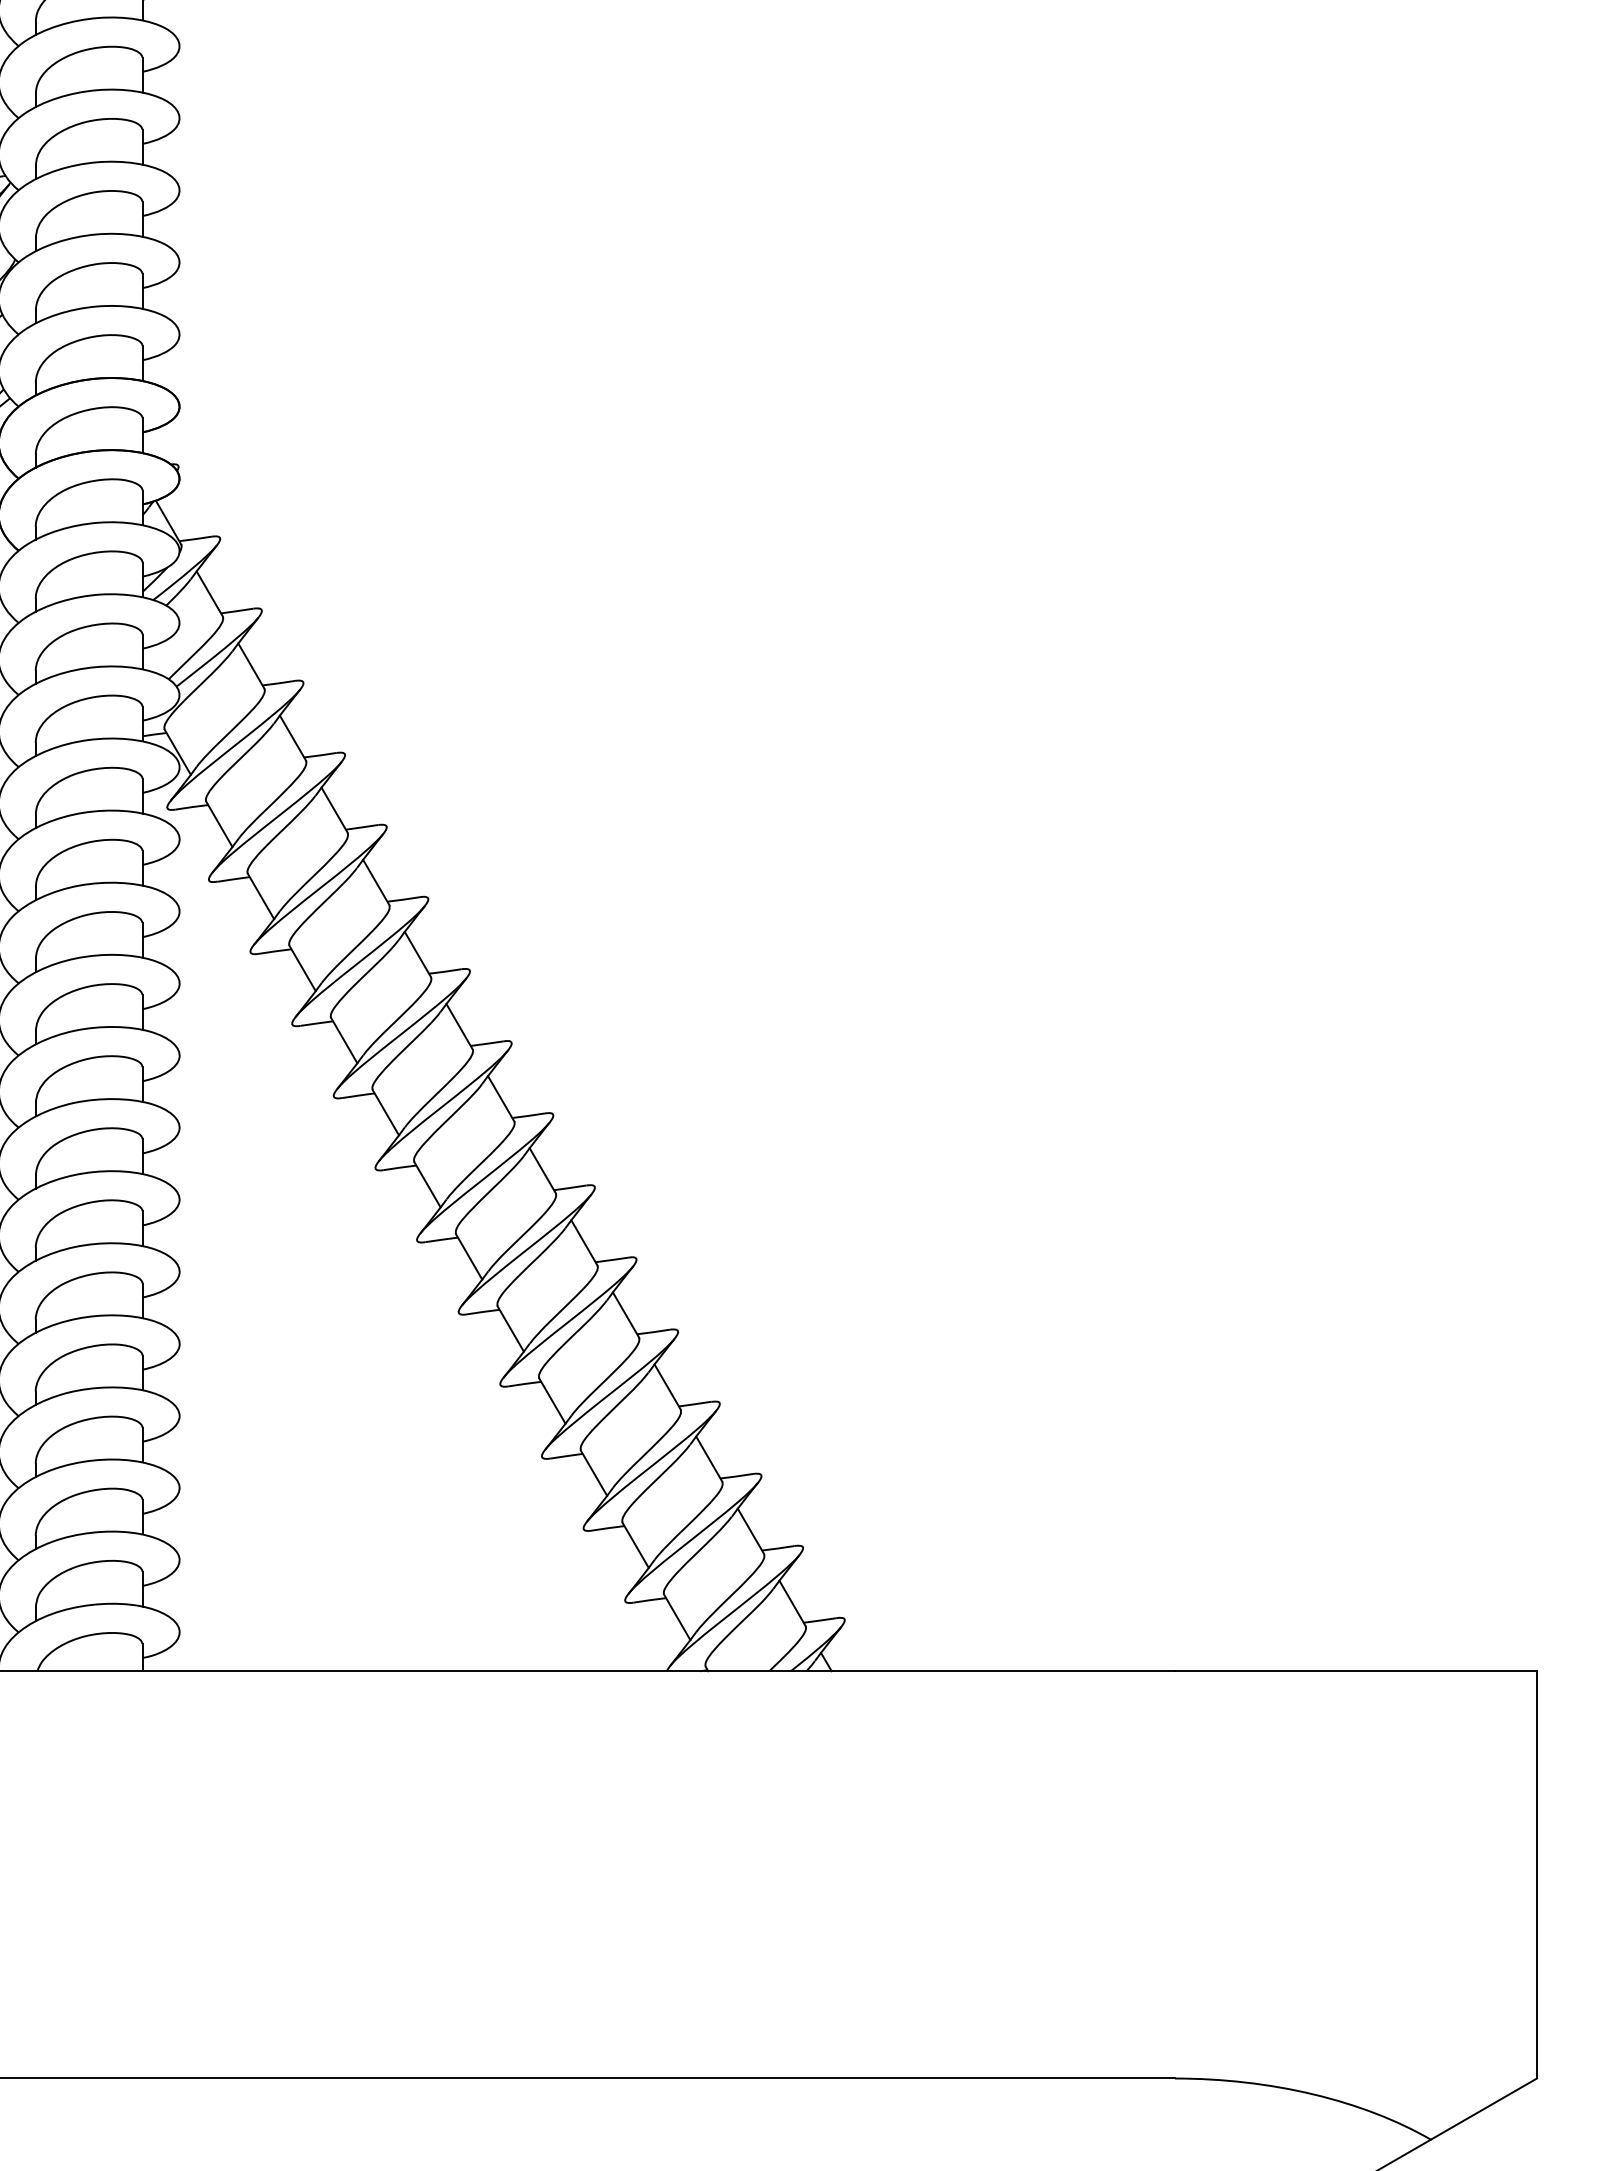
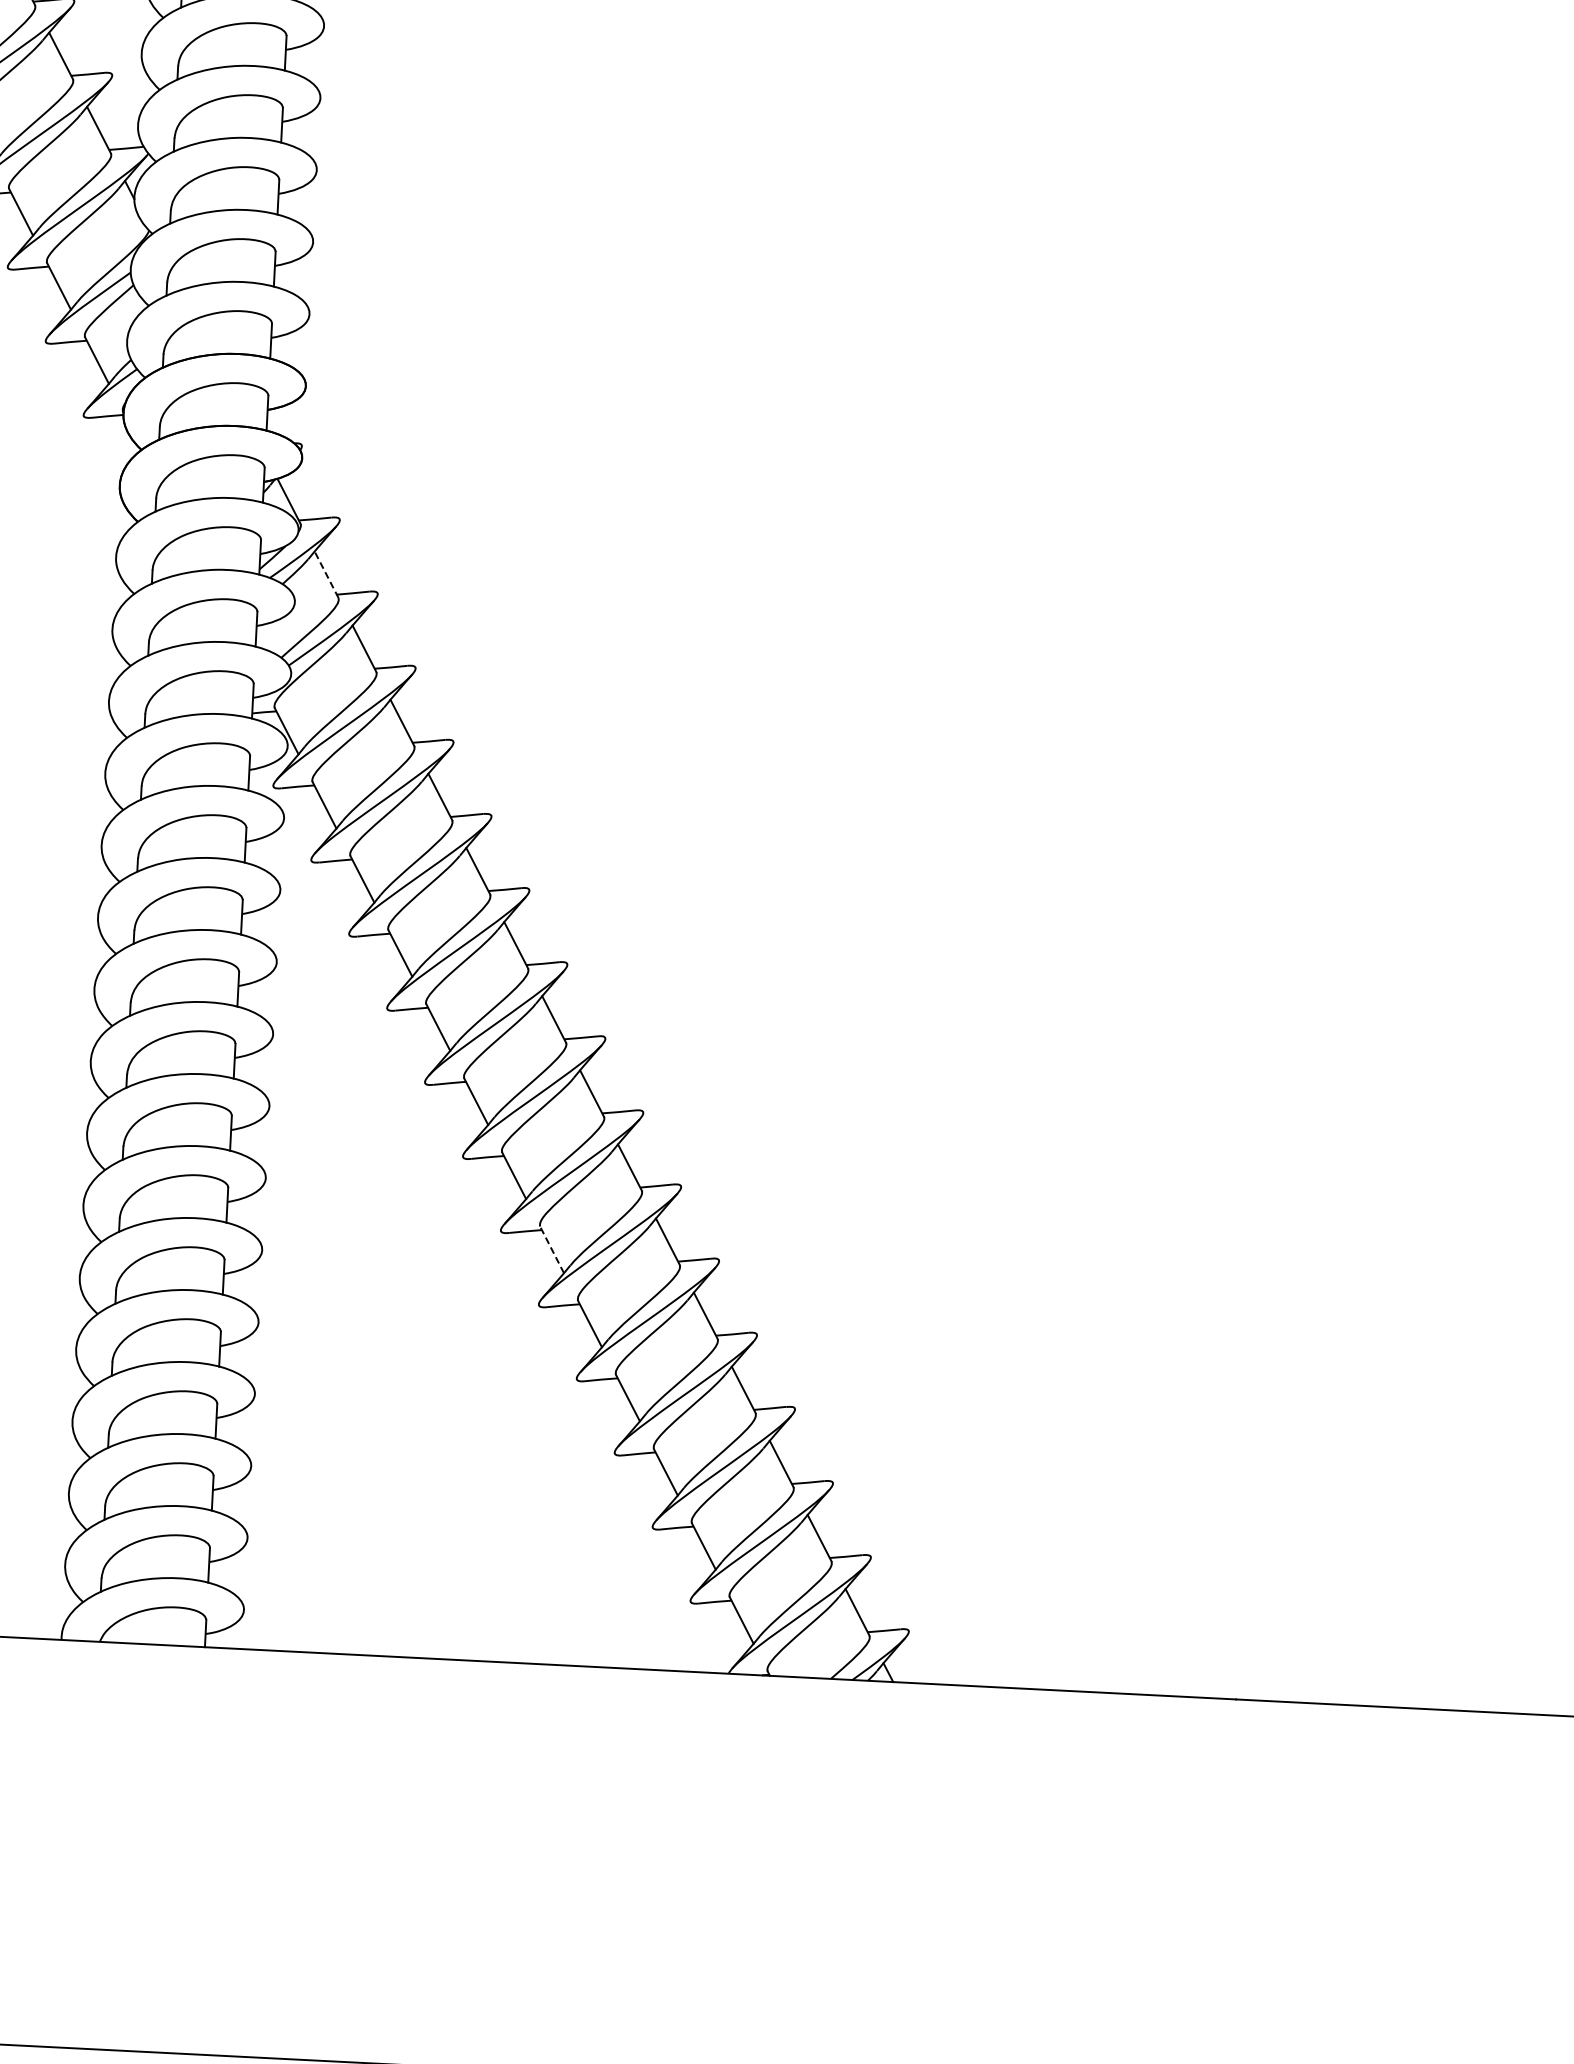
line: (209, 593) -> (326, 574), solid -> dashed
line: (468, 1256) -> (551, 1249), solid -> dashed

